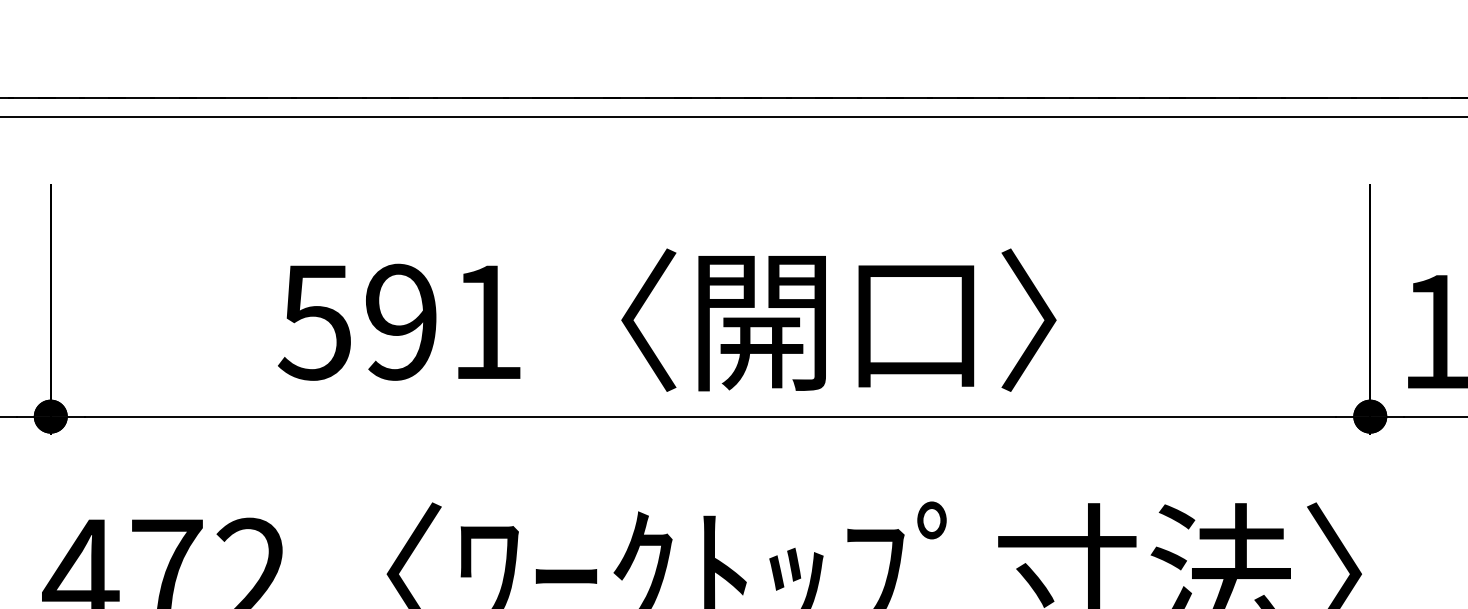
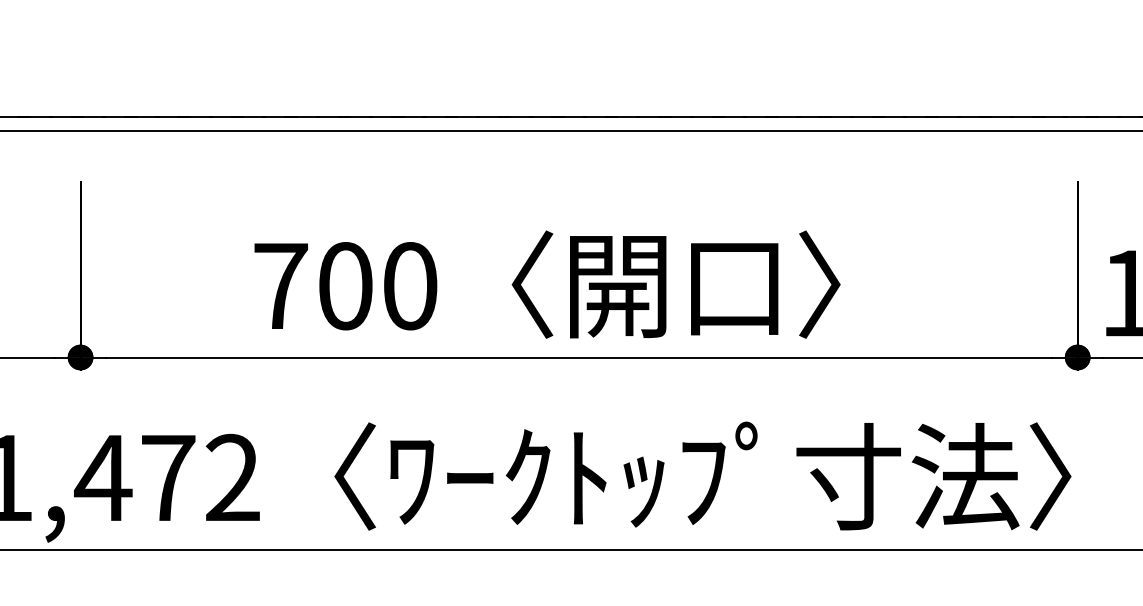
text: (400, 322) -> (344, 286), 591 -> 700

